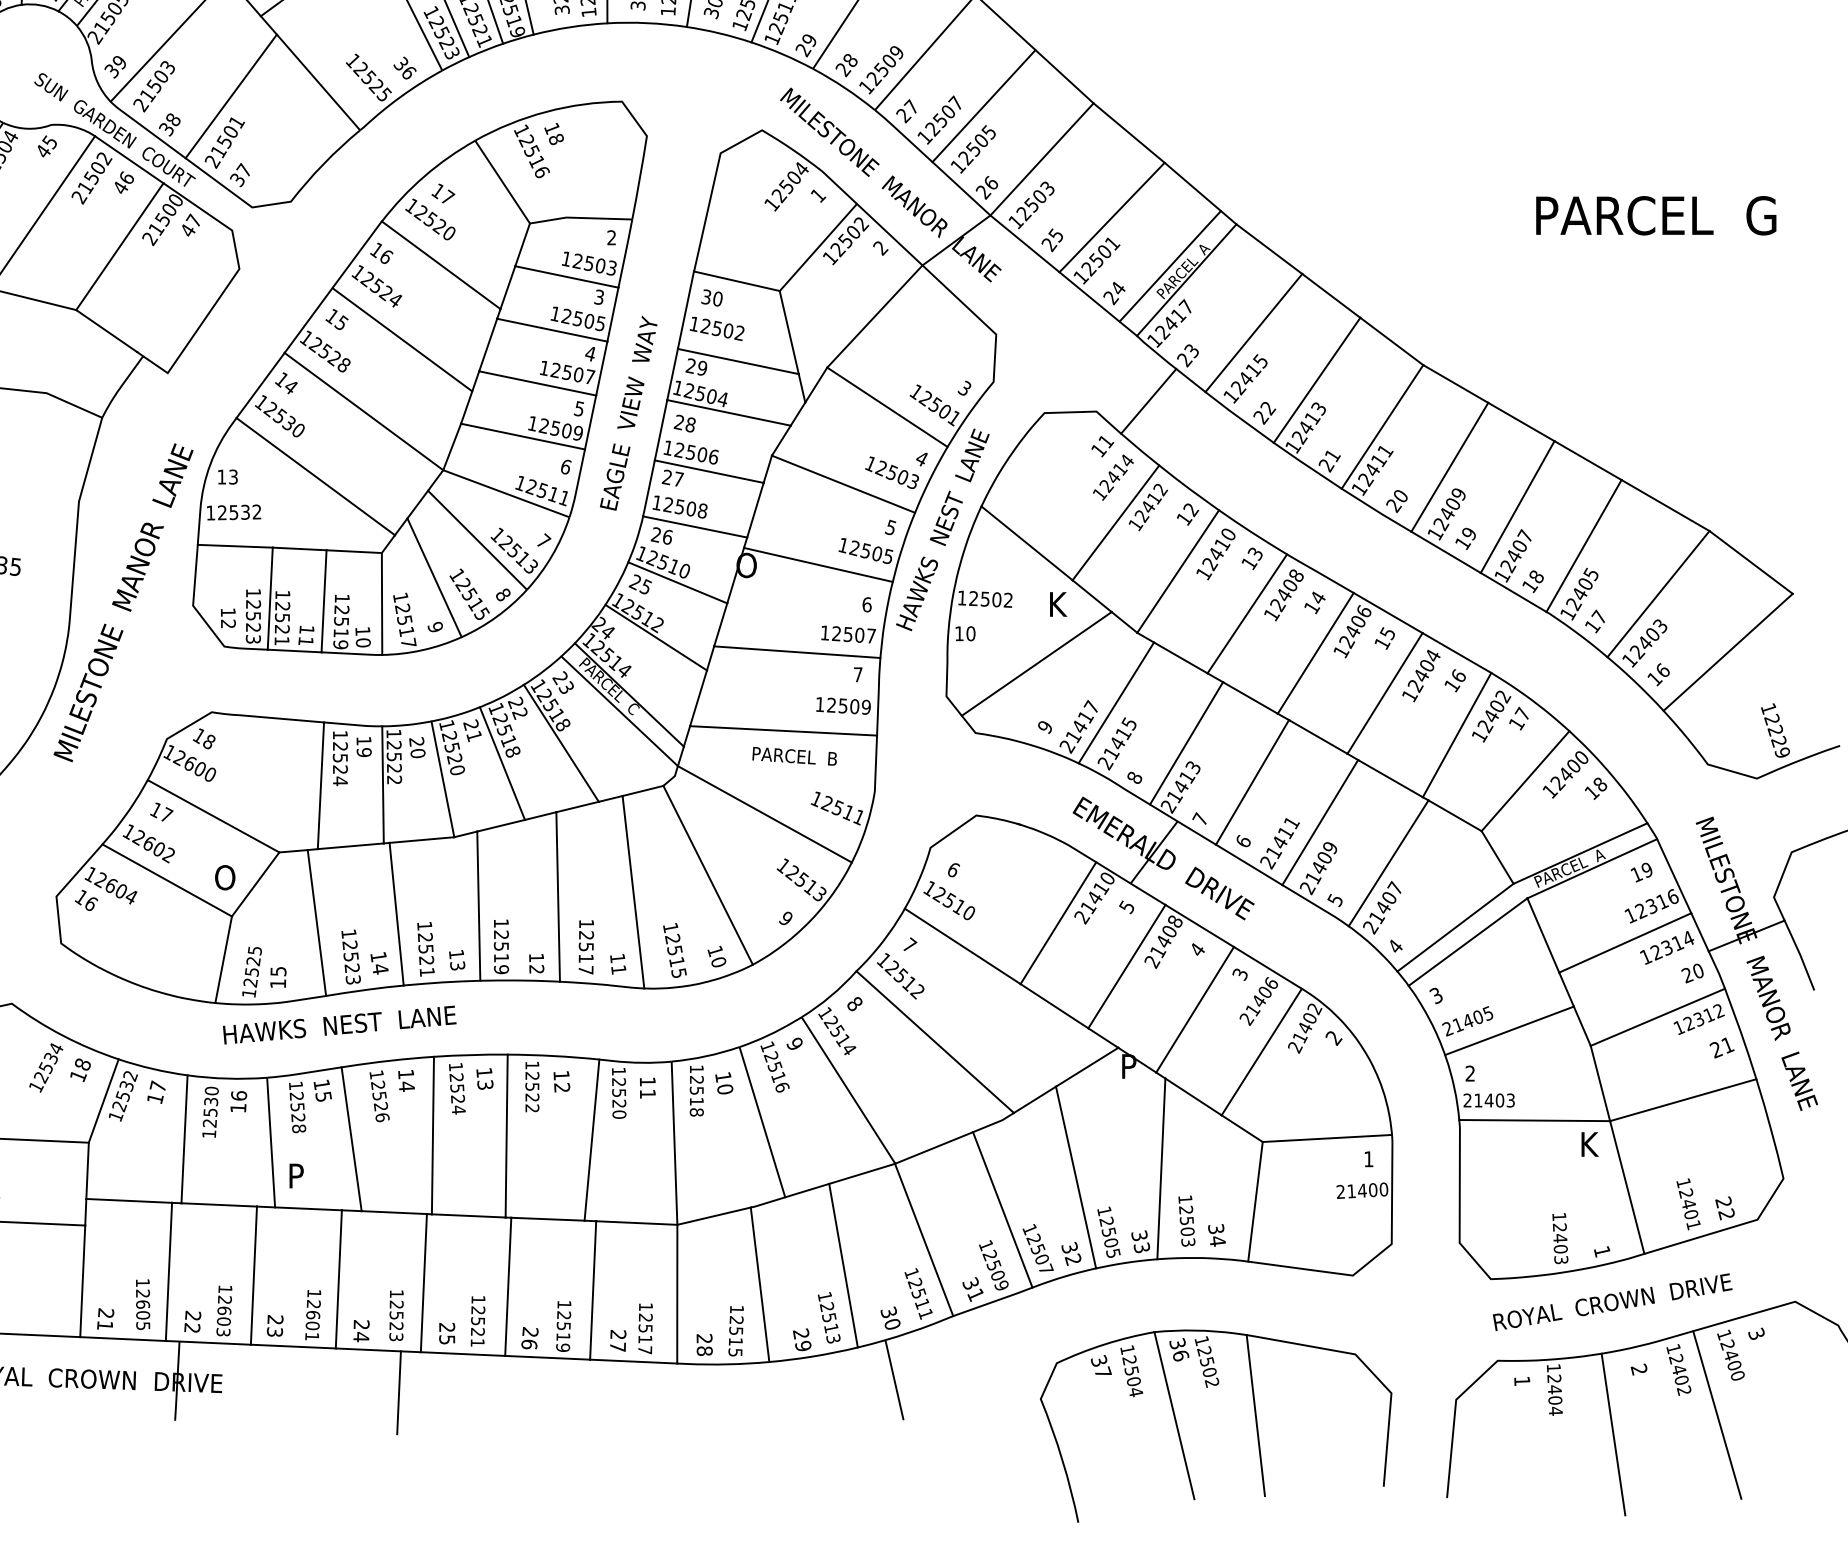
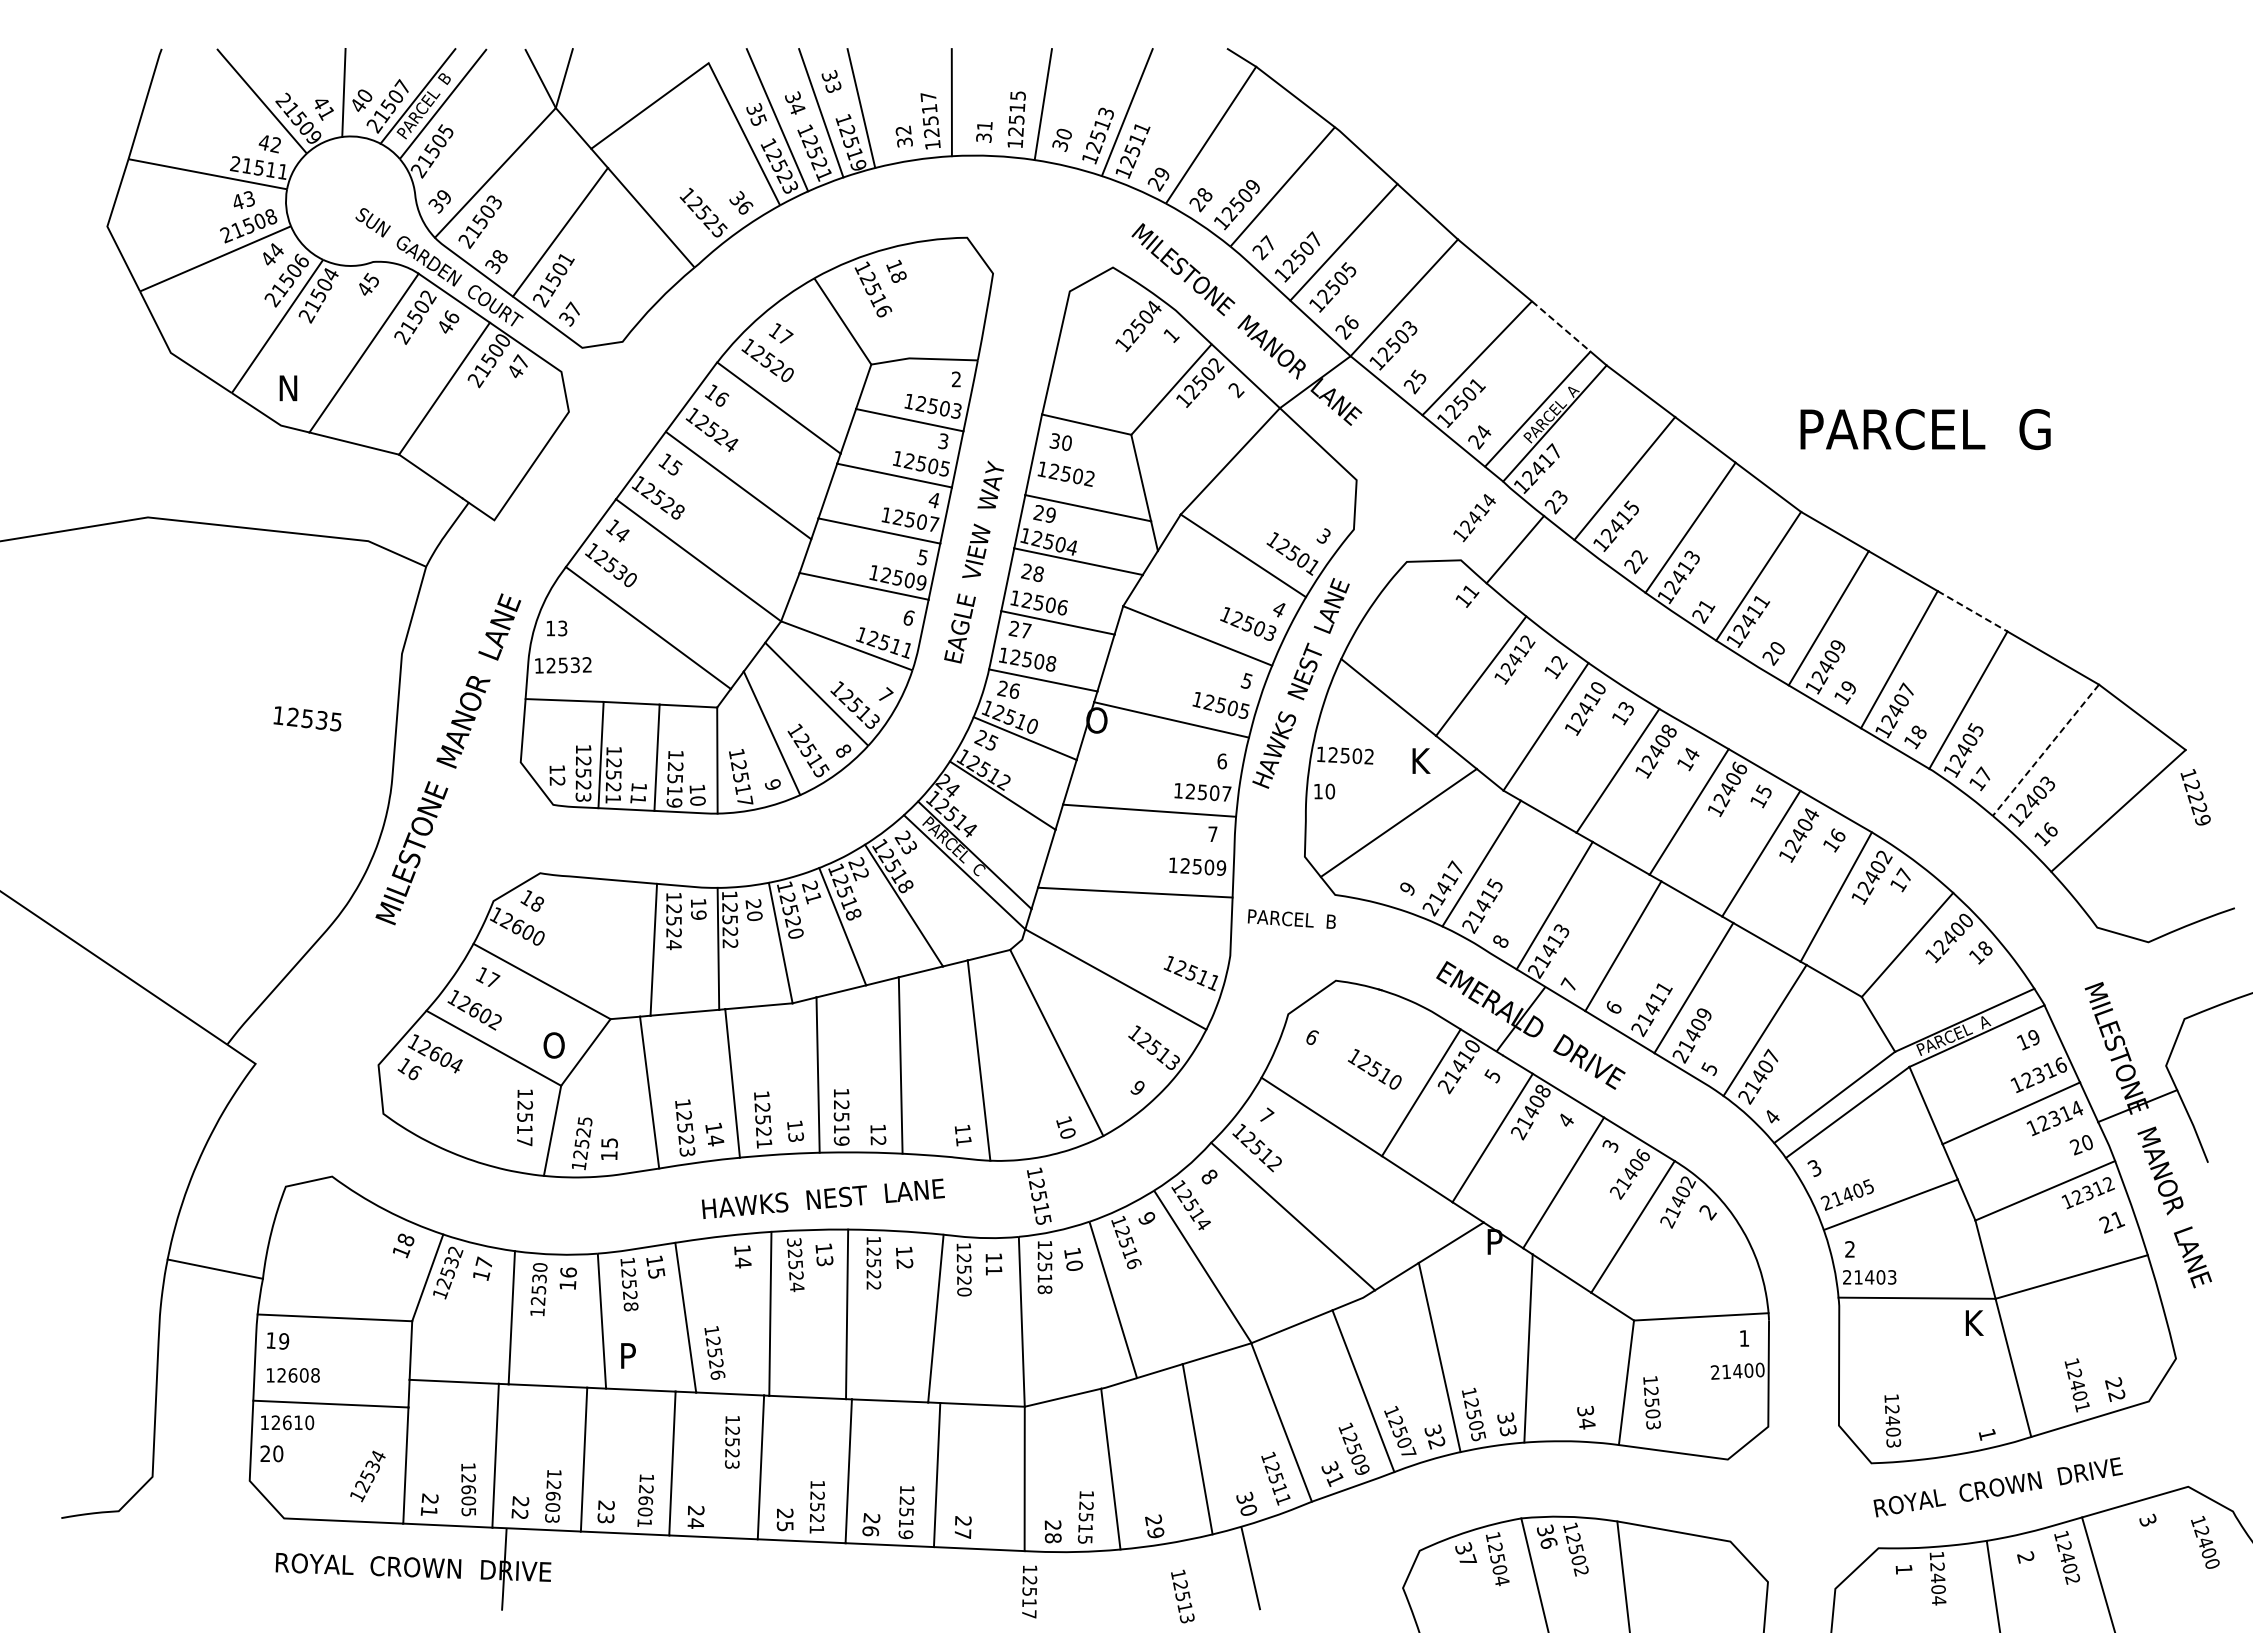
line: (1193, 186) -> (1561, 326), solid -> dashed
text: (1656, 215) -> (1925, 429), moved
line: (1588, 460) -> (1973, 611), solid -> dashed
text: (1113, 478) -> (1474, 518), moved
line: (1658, 594) -> (2045, 750), solid -> dashed
text: (1775, 730) -> (2195, 797), moved
text: (794, 755) -> (1291, 918), moved
text: (949, 900) -> (1374, 1069), moved
text: (585, 946) -> (524, 1117), moved
text: (675, 949) -> (1039, 1195), moved
text: (338, 1024) -> (822, 1198), moved
text: (45, 1067) -> (367, 1476), moved
text: (455, 1067) -> (793, 1242), 12524 -> 32524
text: (379, 1095) -> (714, 1352), moved
text: (1186, 1220) -> (1651, 1402), moved
text: (1560, 1238) -> (1892, 1420), moved
text: (396, 1315) -> (732, 1442), moved
text: (828, 1317) -> (1182, 1596), moved
text: (645, 1328) -> (1029, 1591), moved
text: (1731, 1355) -> (2205, 1542), moved
line: (399, 1392) -> (735, 1581), removed

